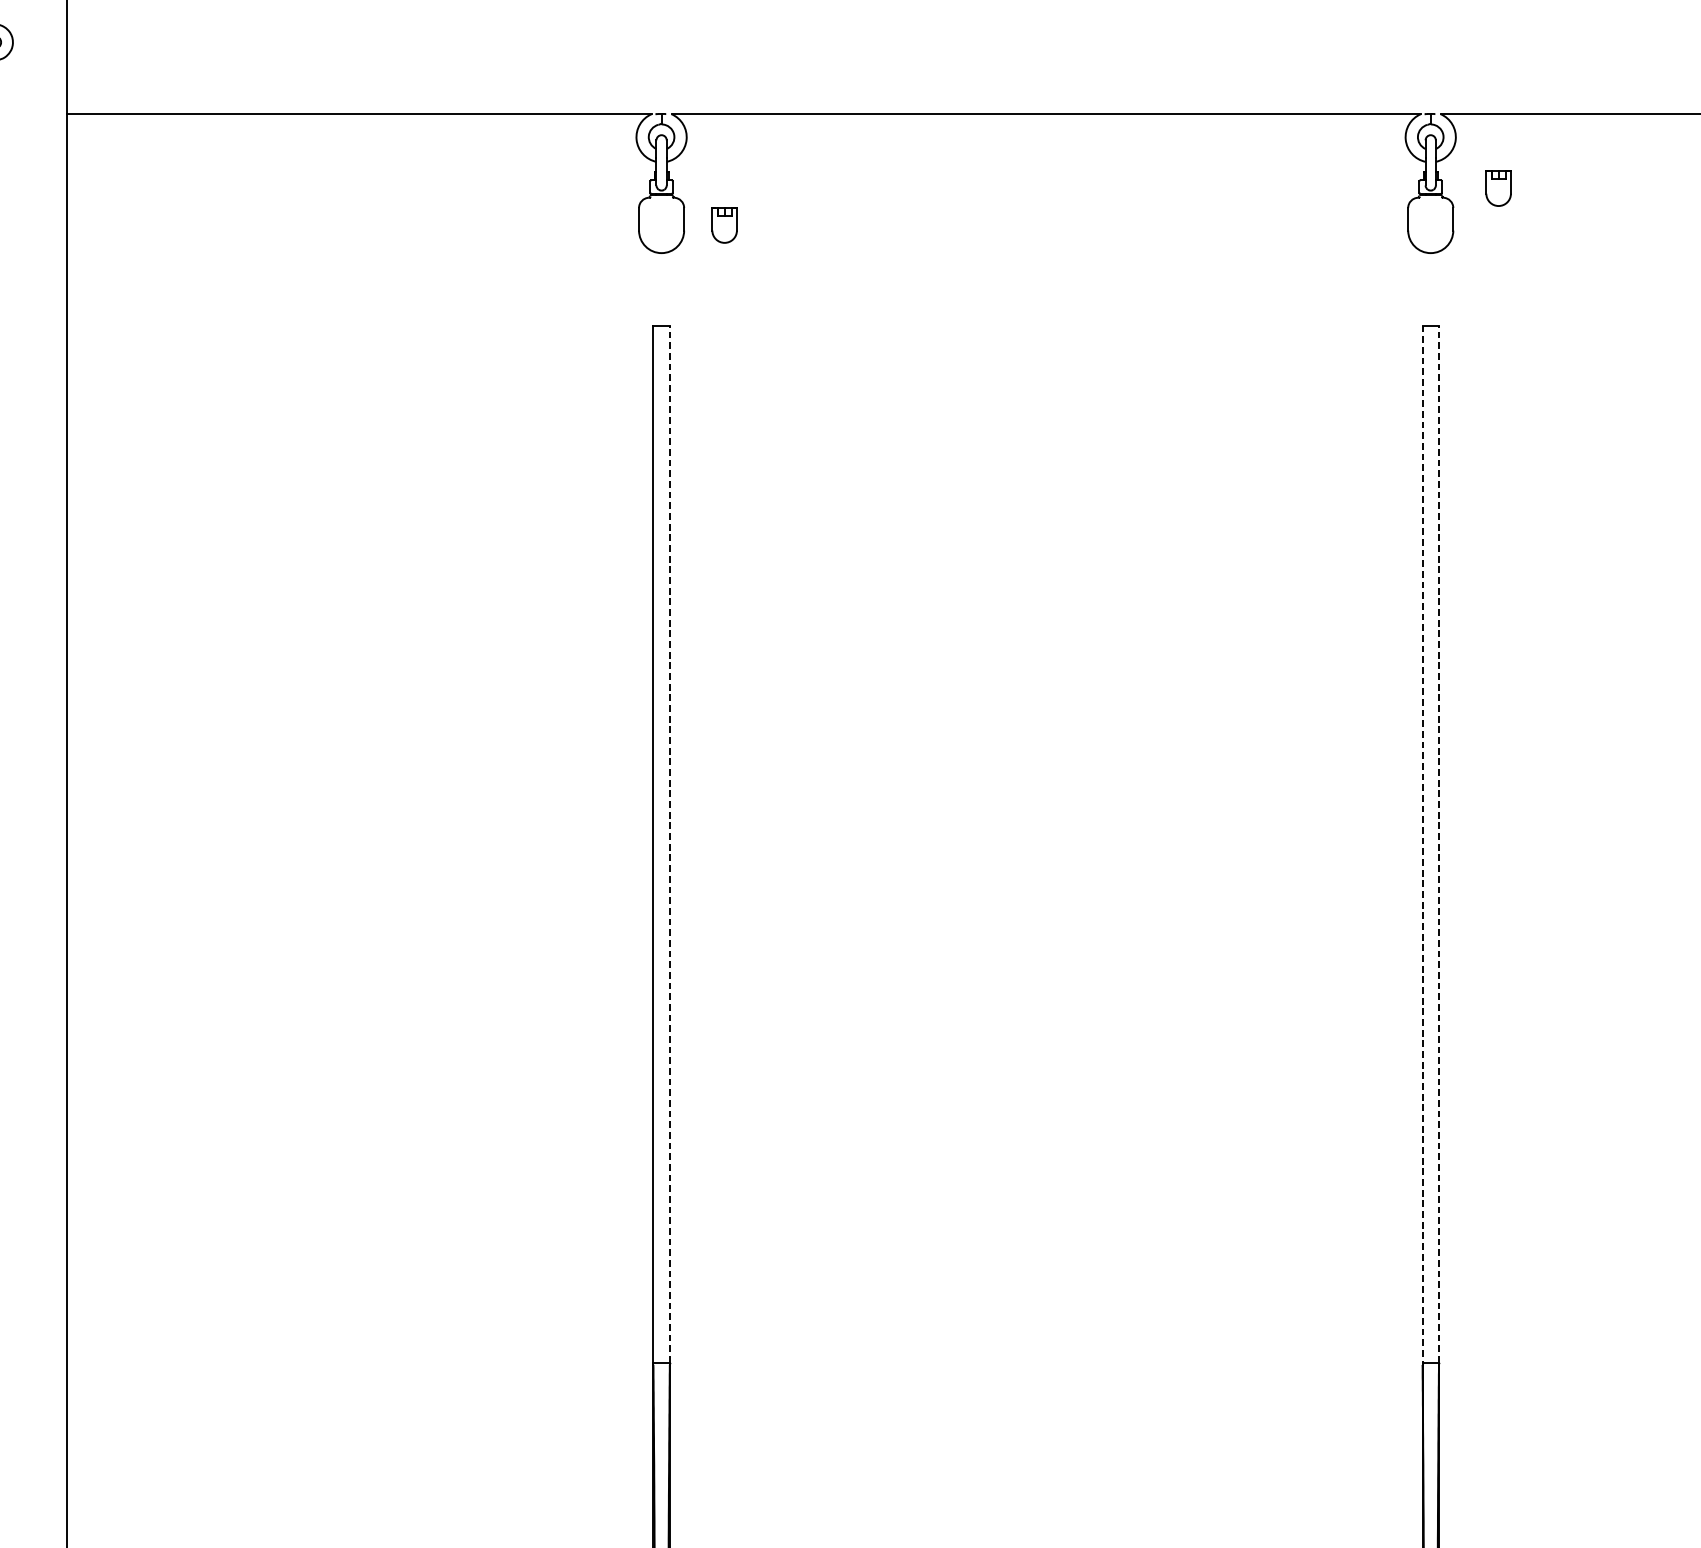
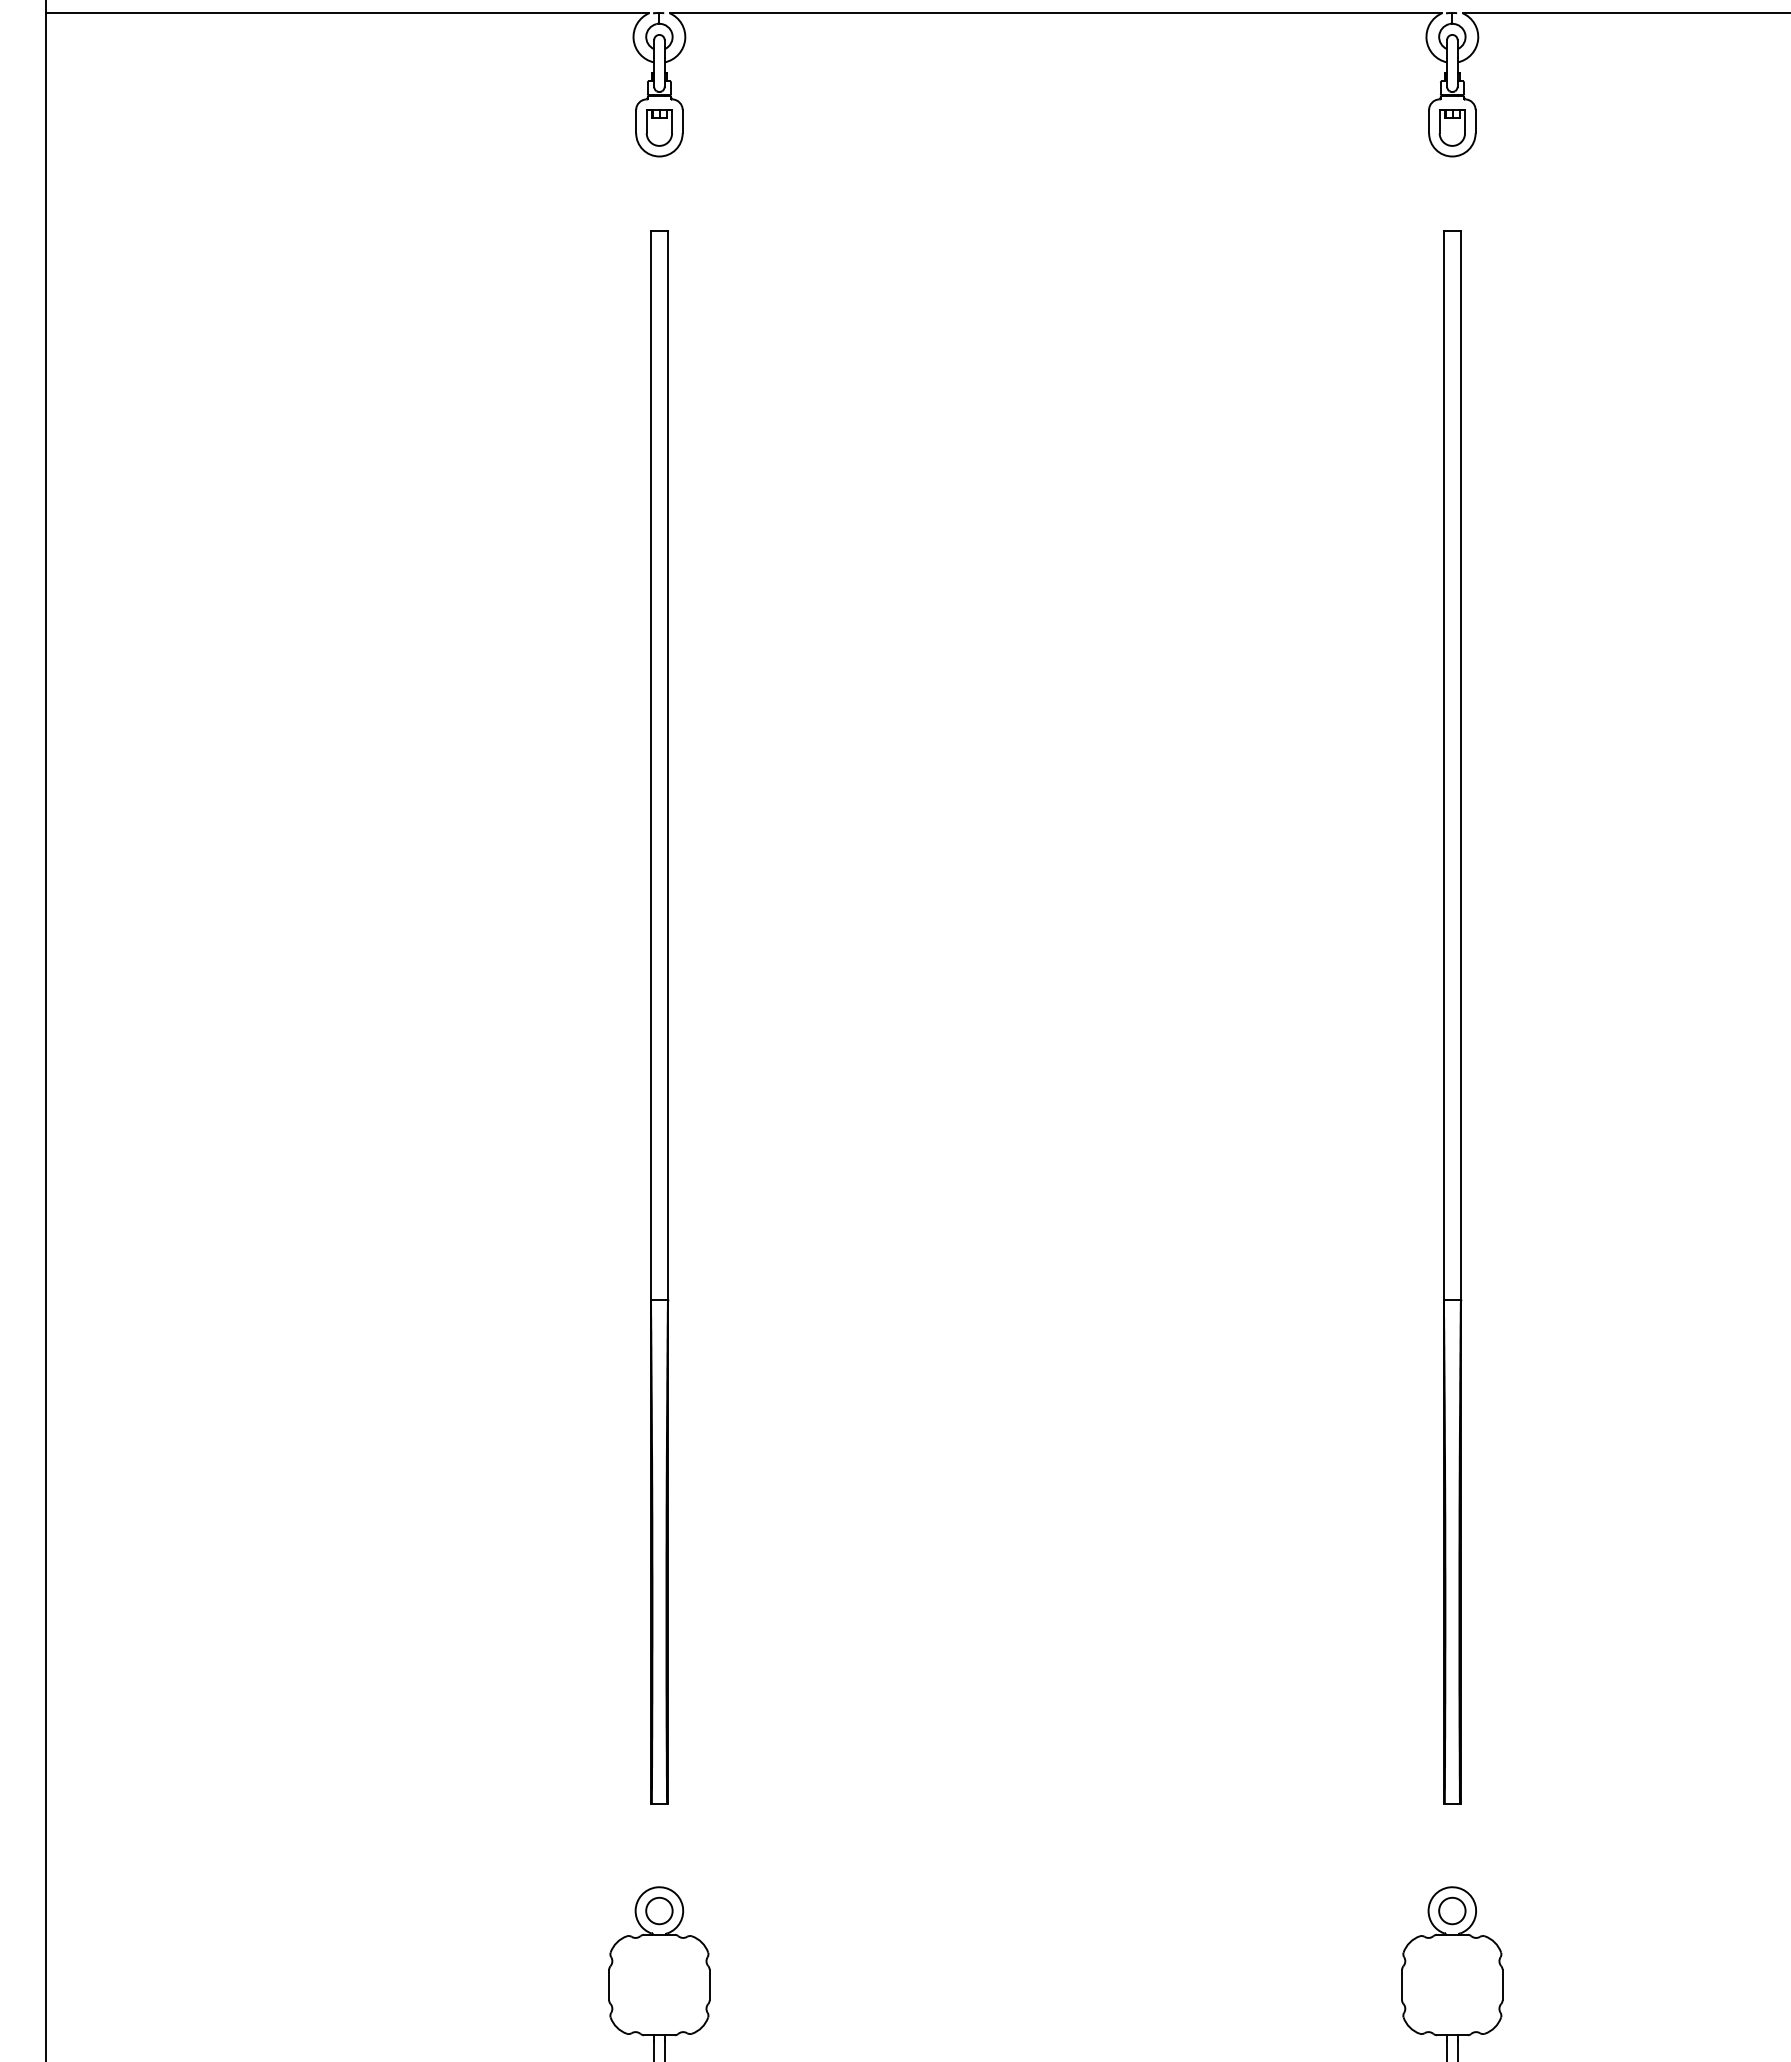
part: (1497, 188) -> (1451, 127), moved
part: (723, 224) -> (658, 127), moved
line: (669, 843) -> (667, 765), dashed -> solid
line: (1422, 843) -> (1443, 765), dashed -> solid
line: (1438, 843) -> (1460, 765), dashed -> solid

